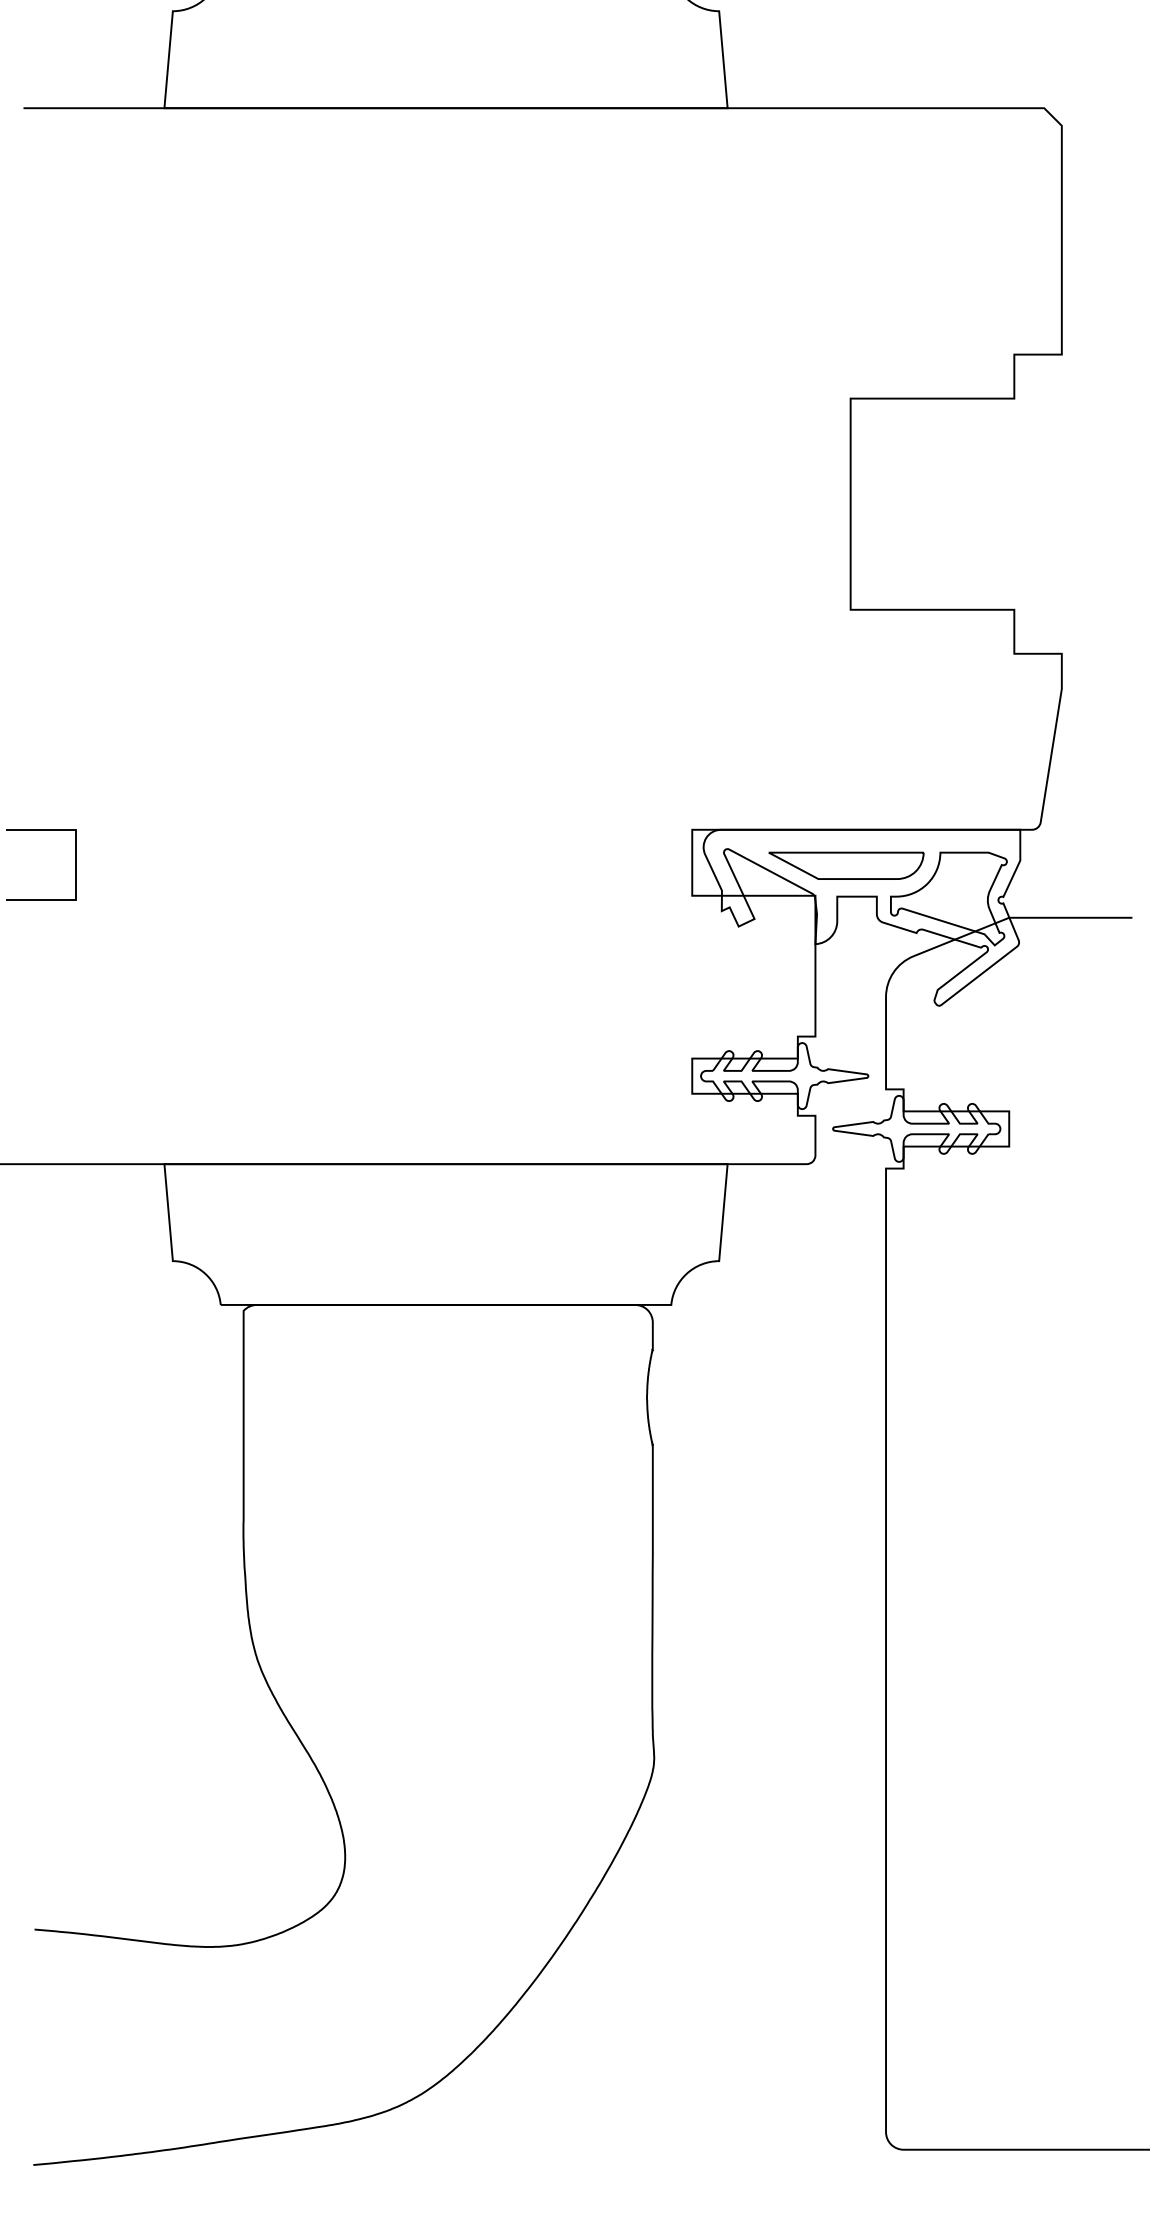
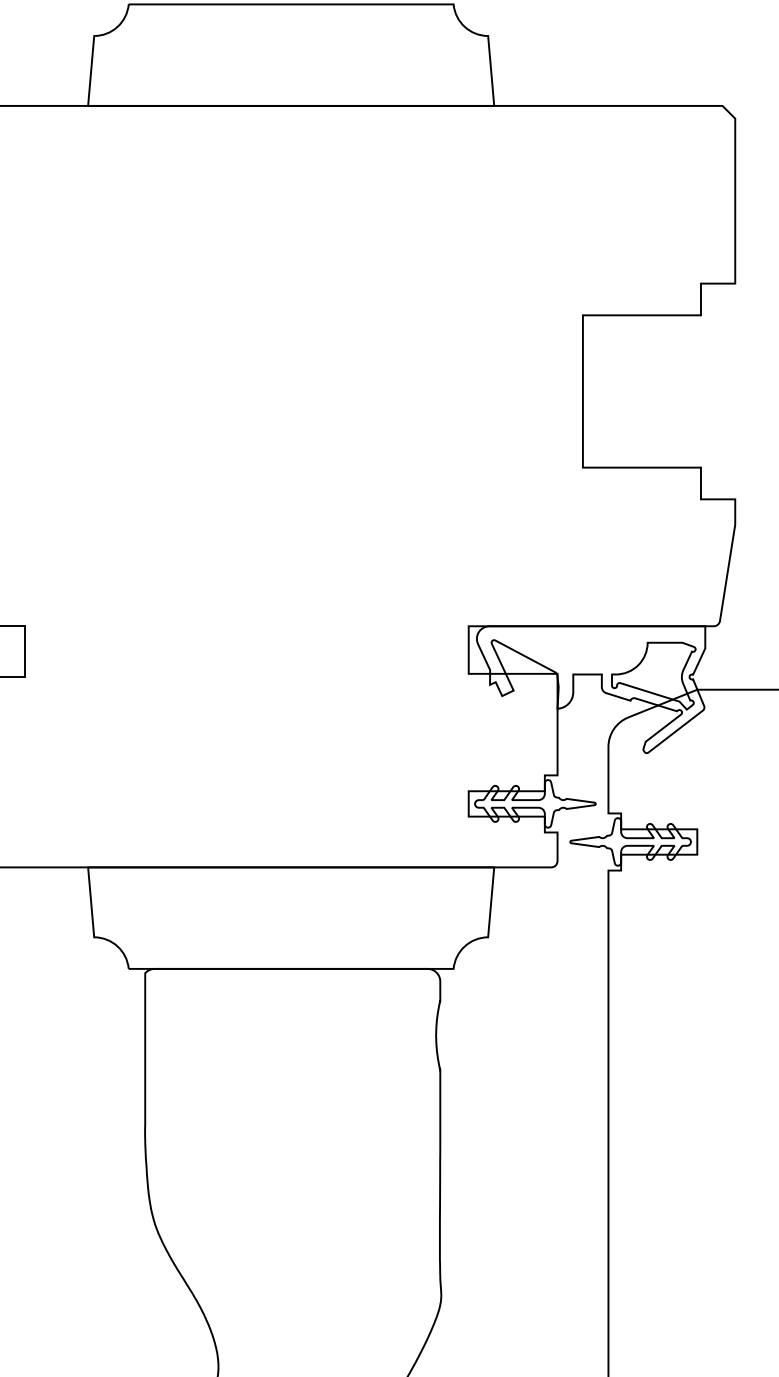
part: (846, 865) -> (579, 652), removed

